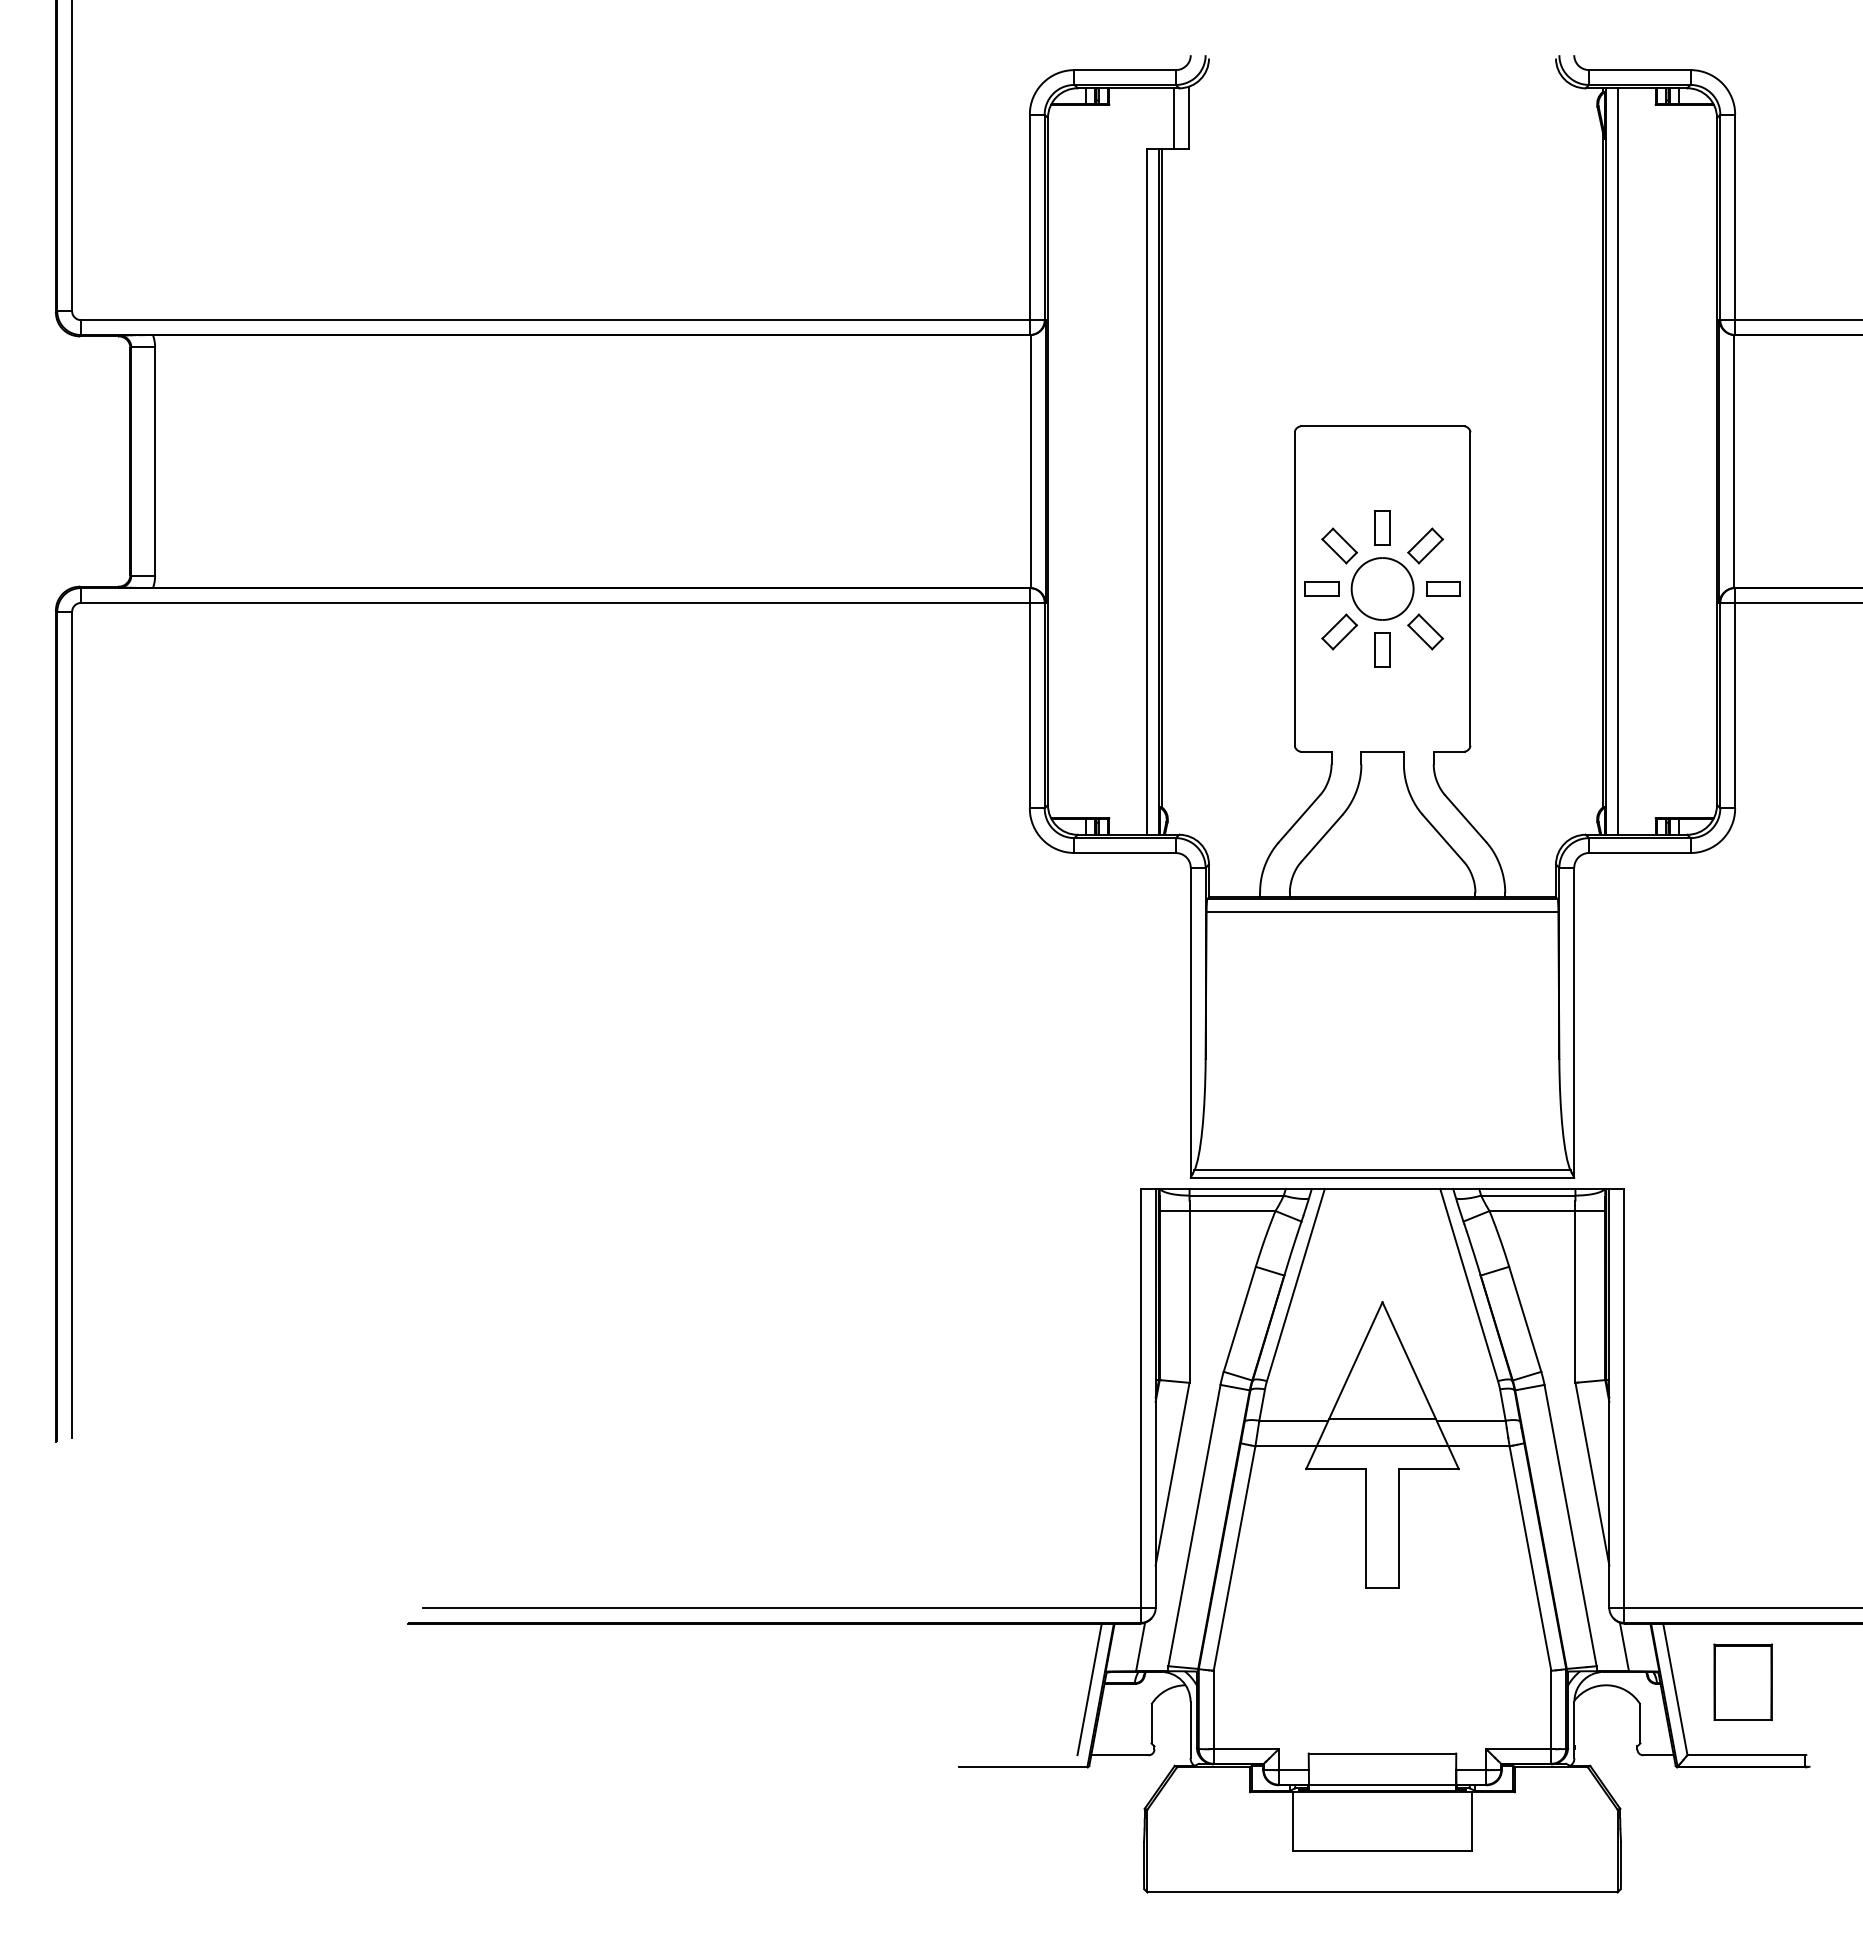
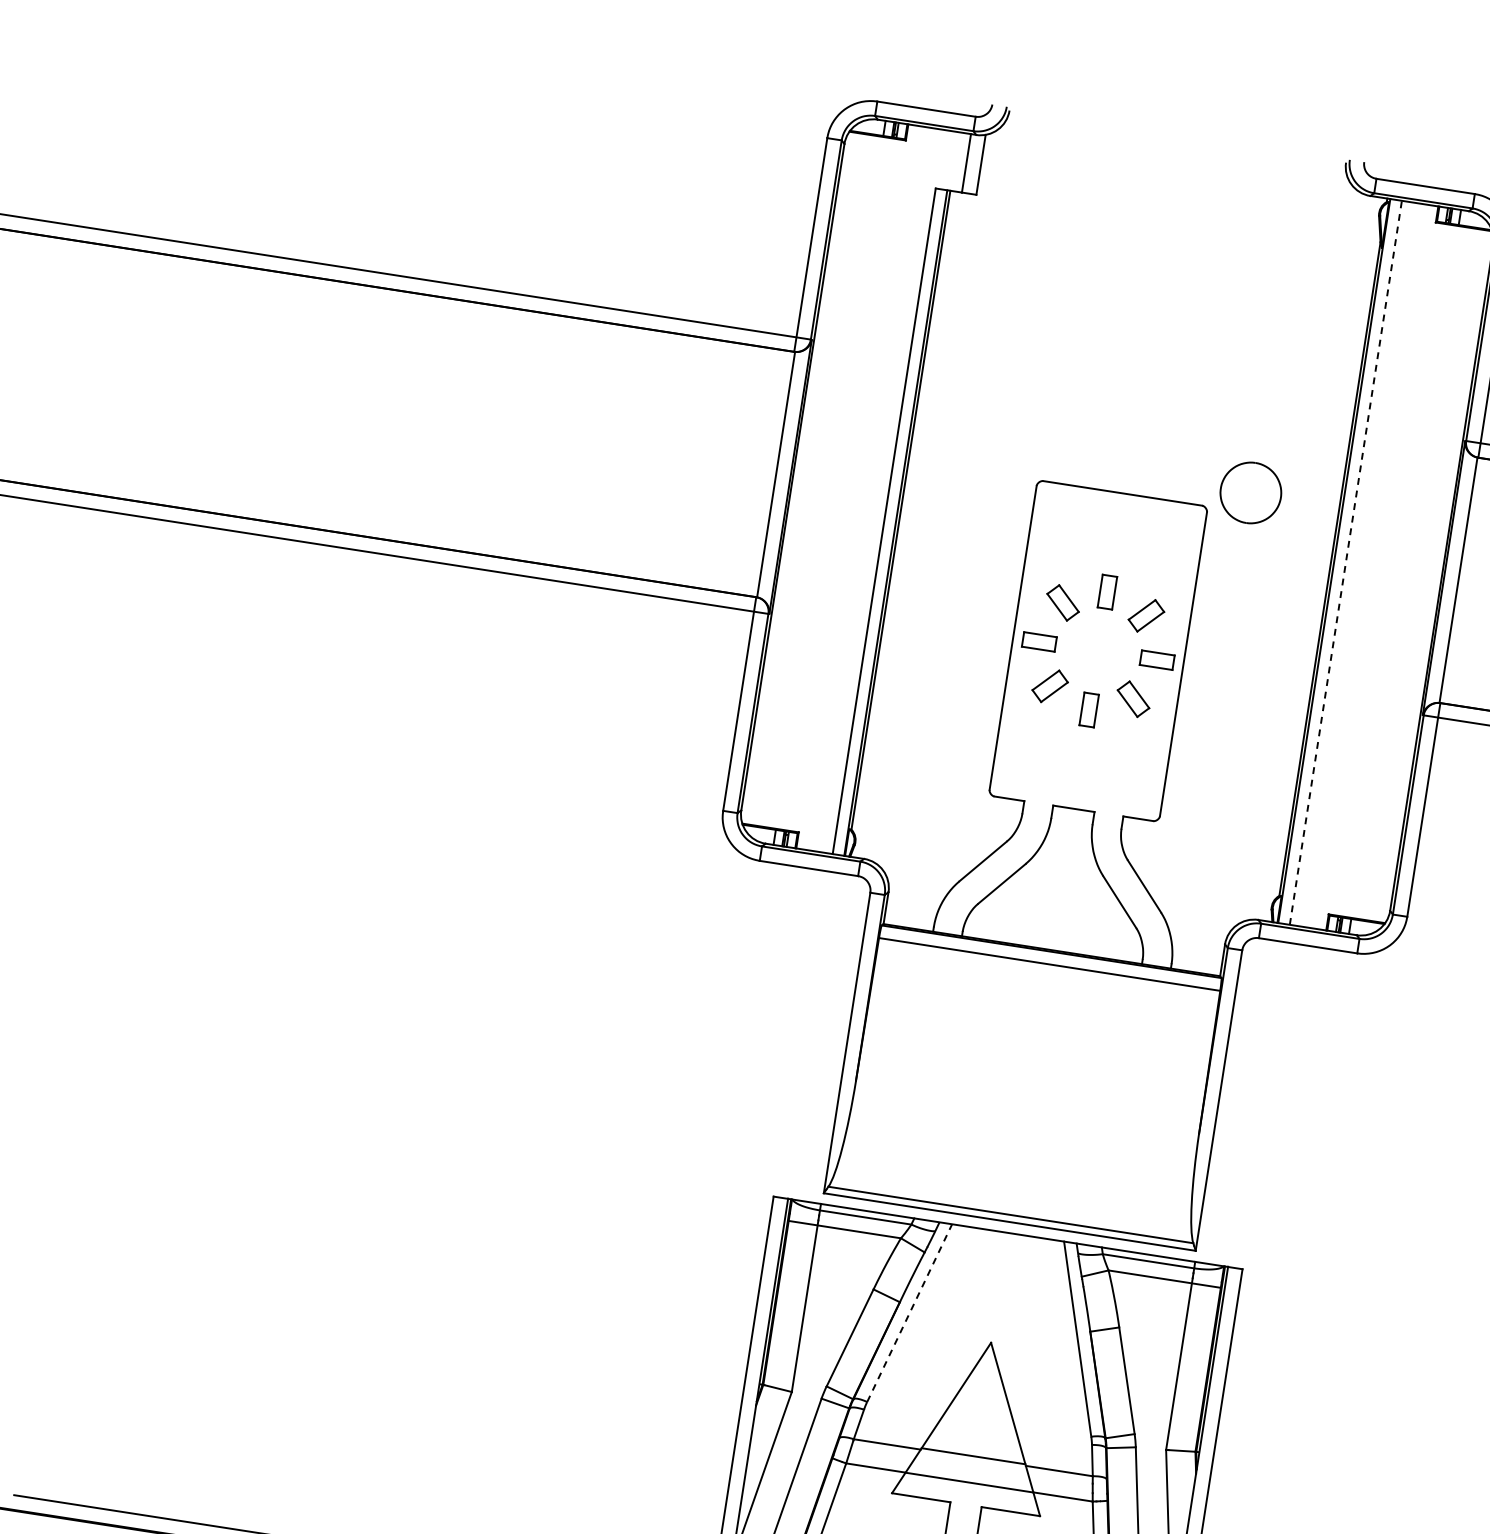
line: (1618, 461) -> (1346, 562), solid -> dashed
part: (1382, 588) -> (1250, 492), moved
line: (1296, 1284) -> (910, 1312), solid -> dashed

